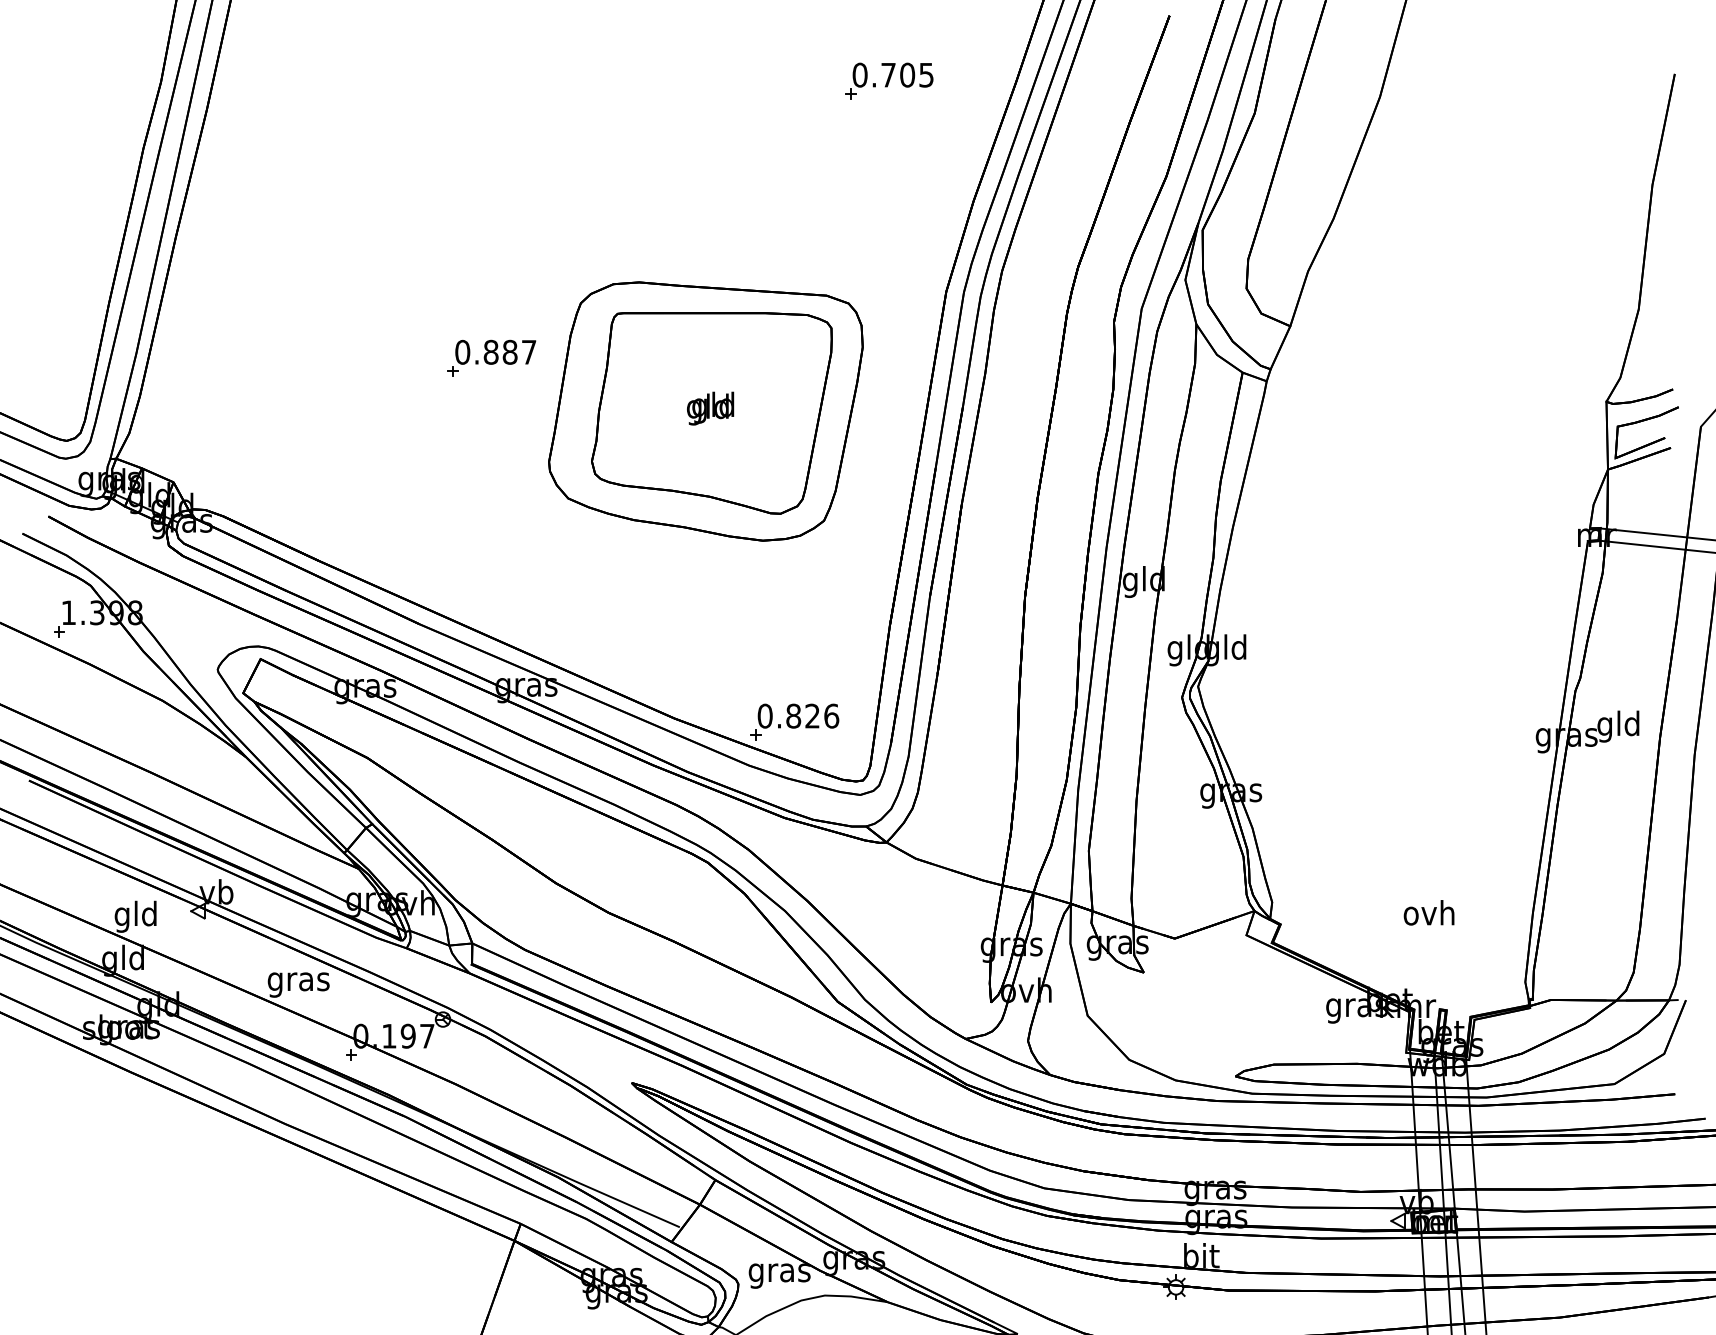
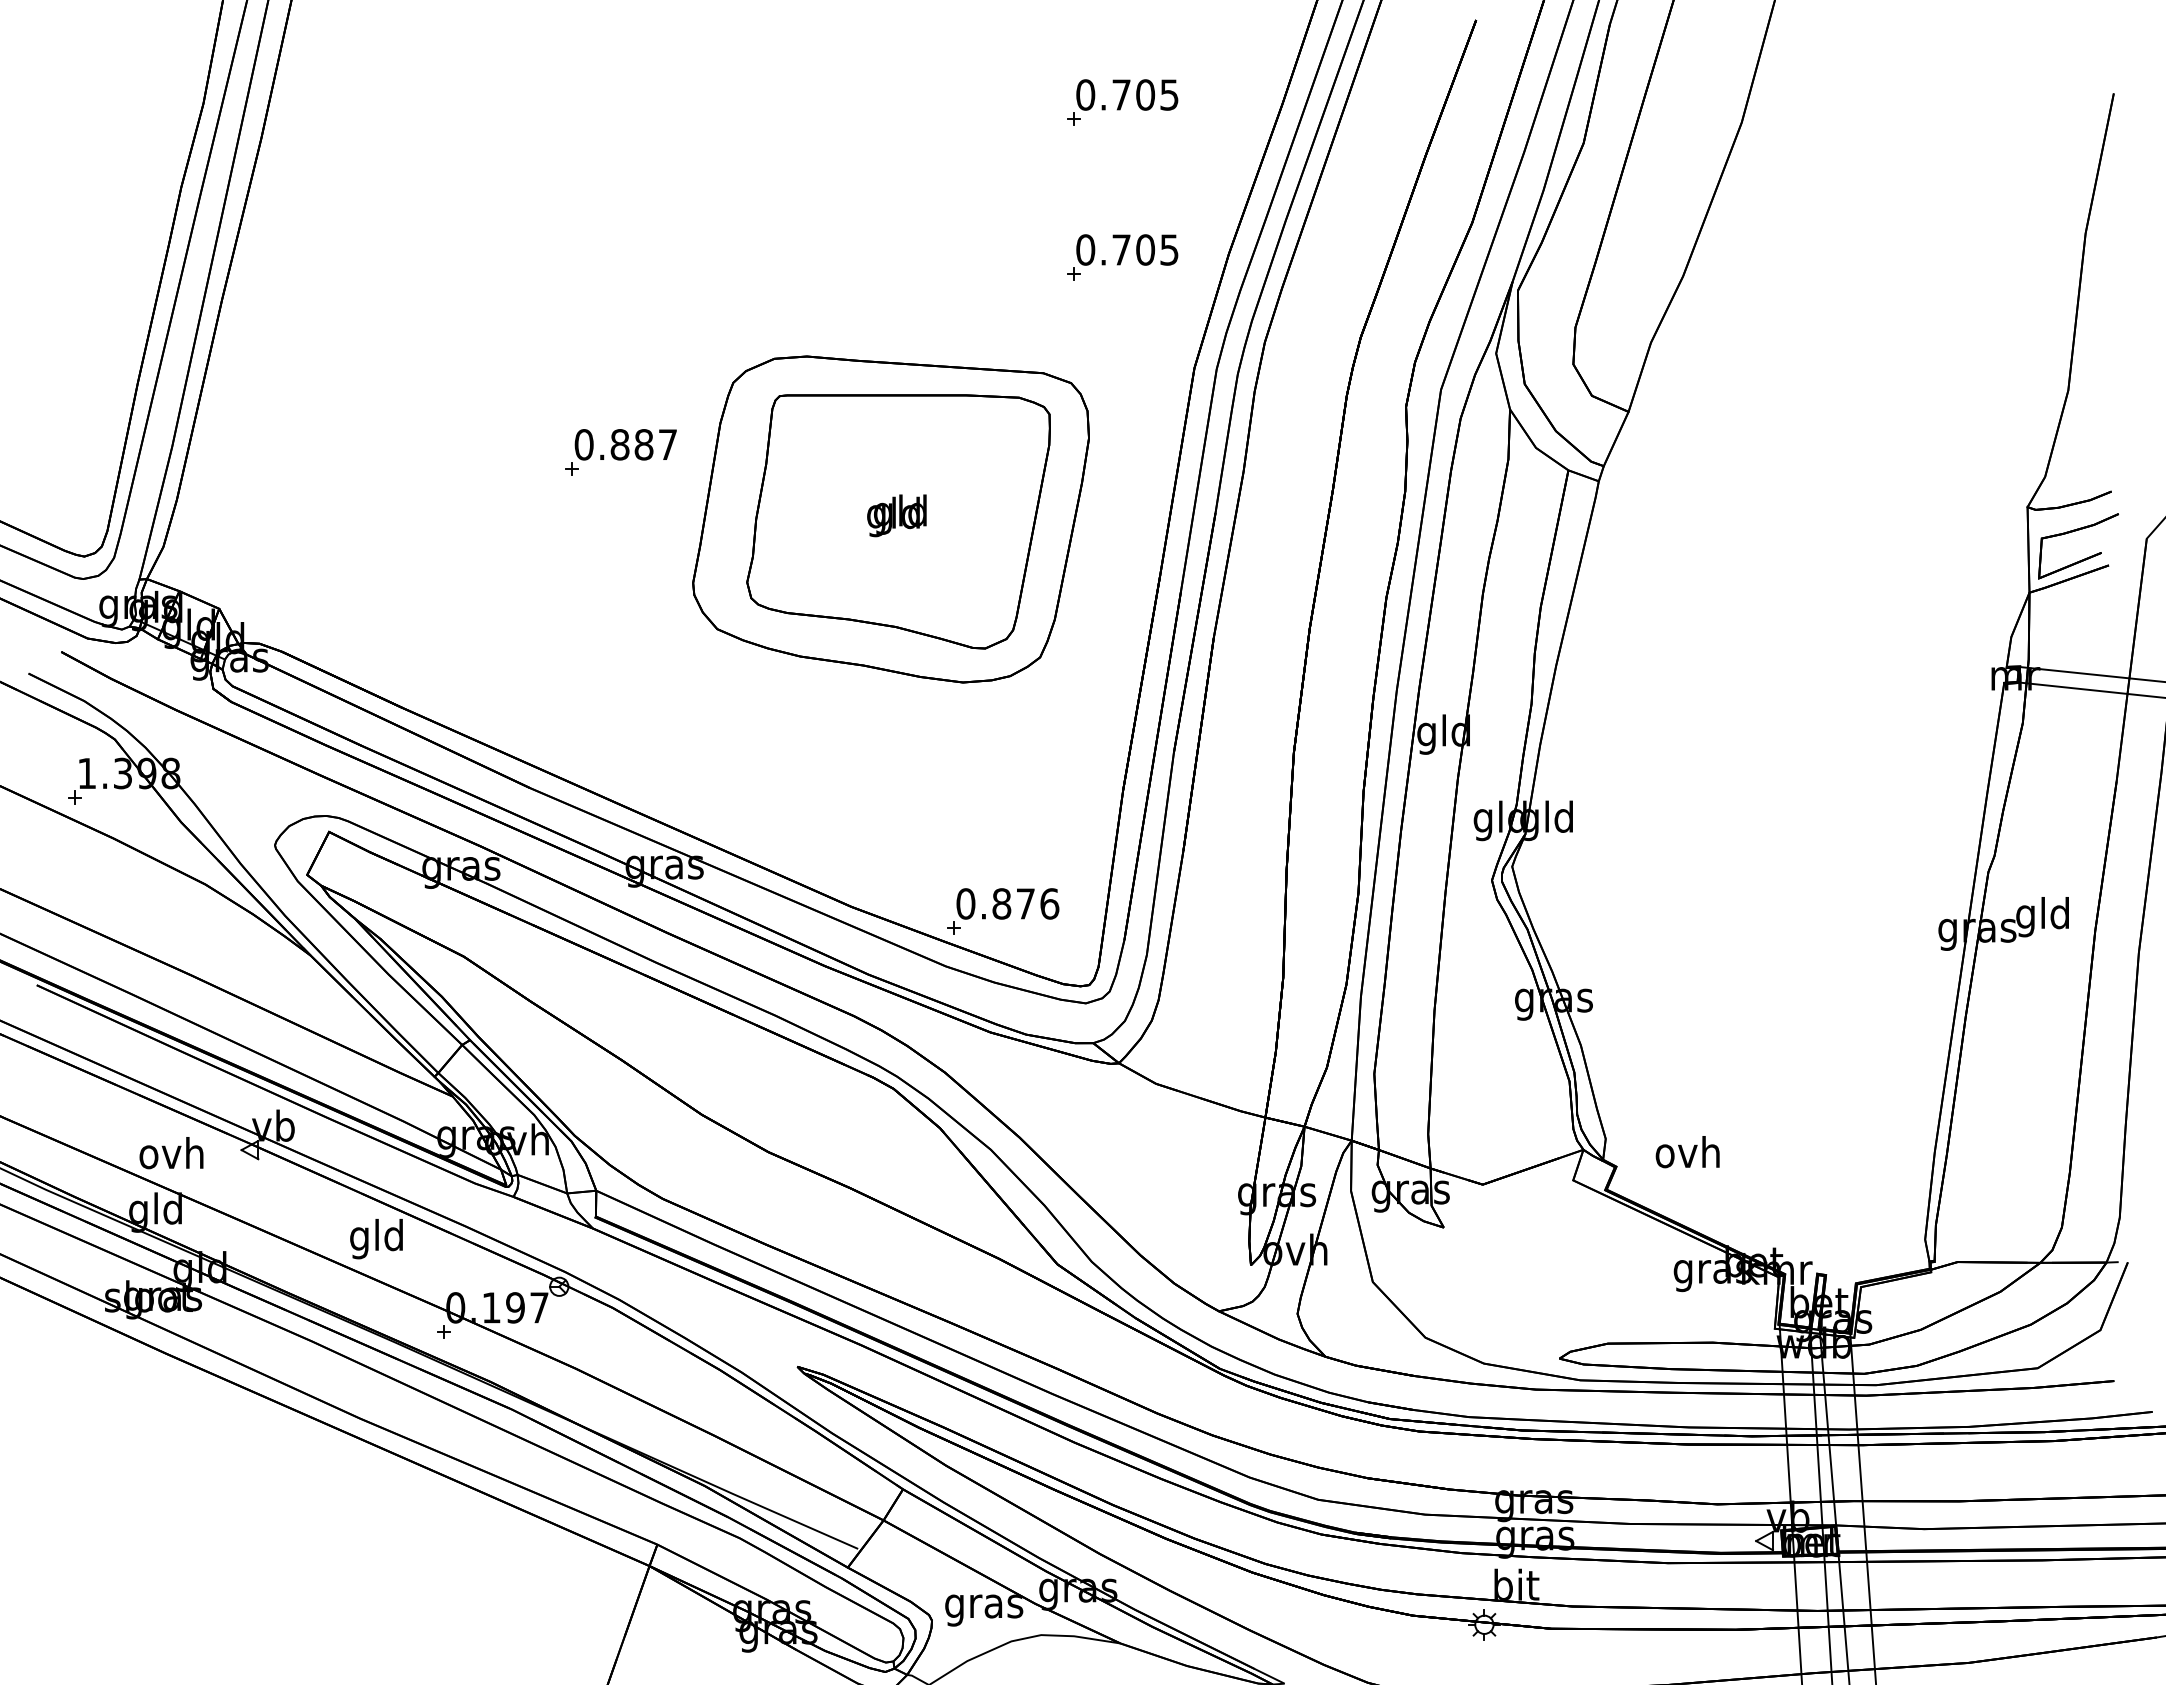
part: (889, 203) -> (1122, 257), added
text: (812, 715) -> (1025, 903), 0.826 -> 0.876
text: (1428, 913) -> (1687, 1152), moved
text: (135, 917) -> (171, 1157), gld -> ovh
text: (298, 981) -> (377, 1238), gras -> gld

